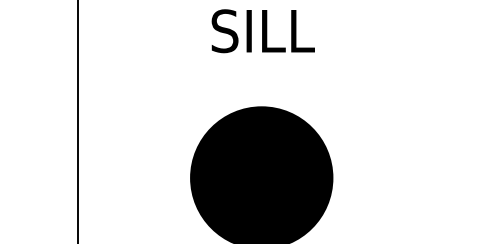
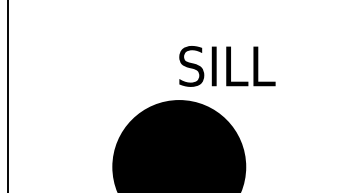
text: (262, 31) -> (226, 66), moved

